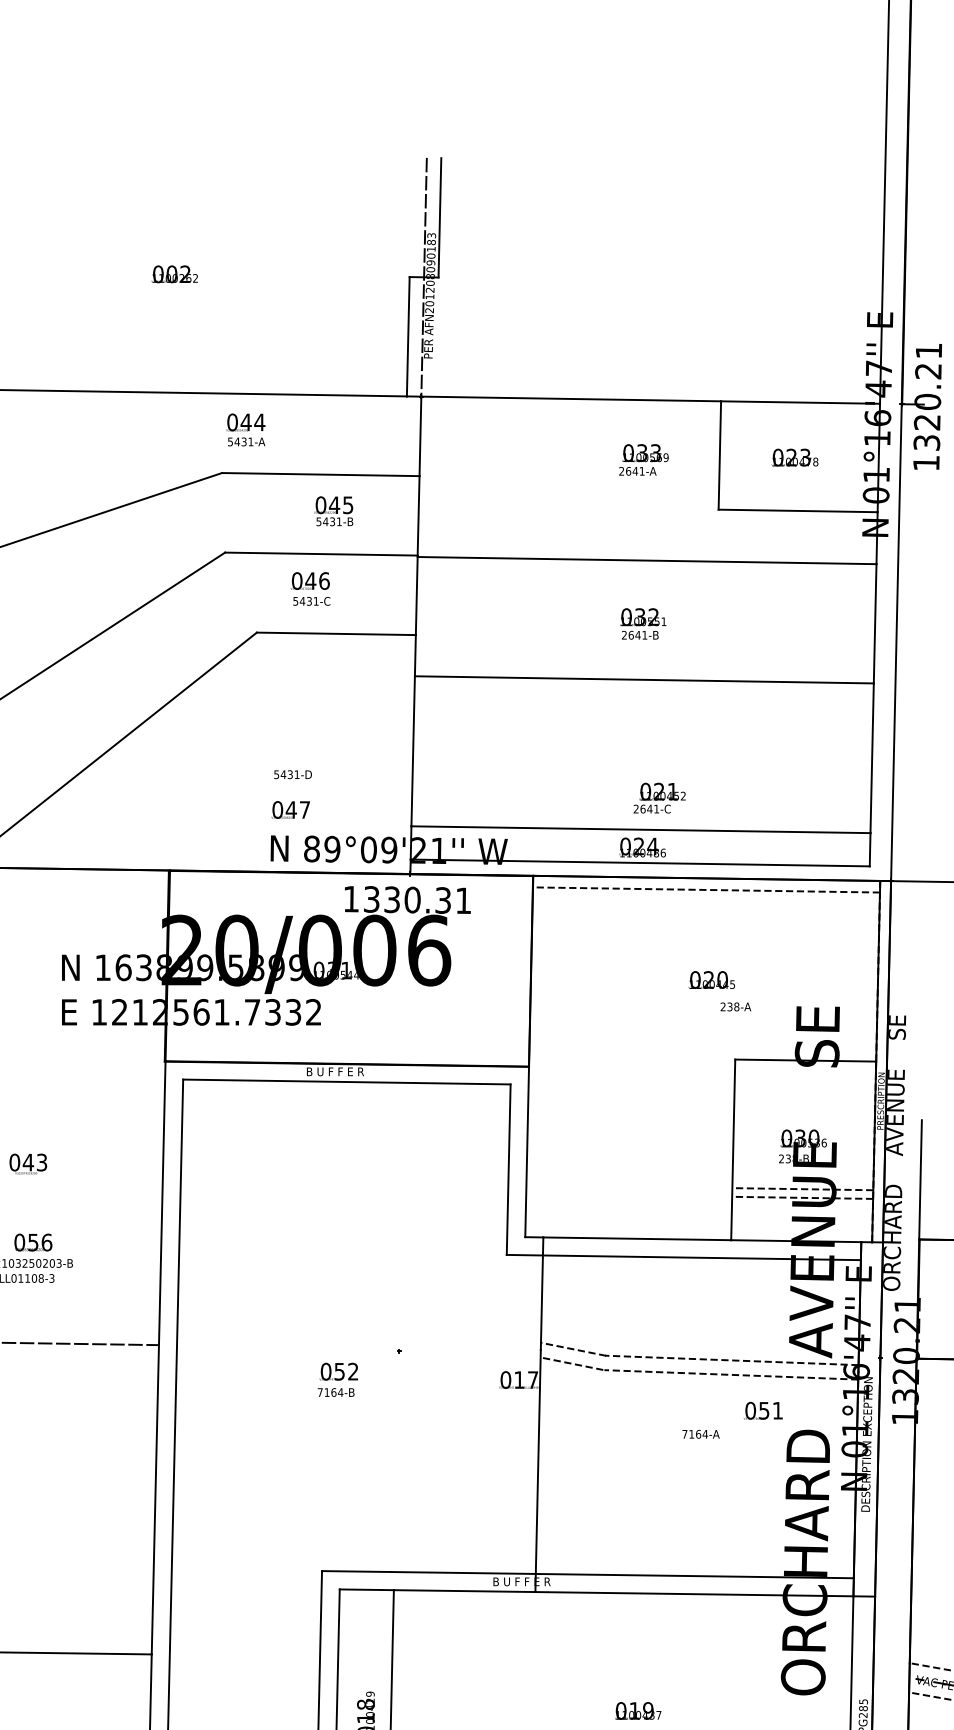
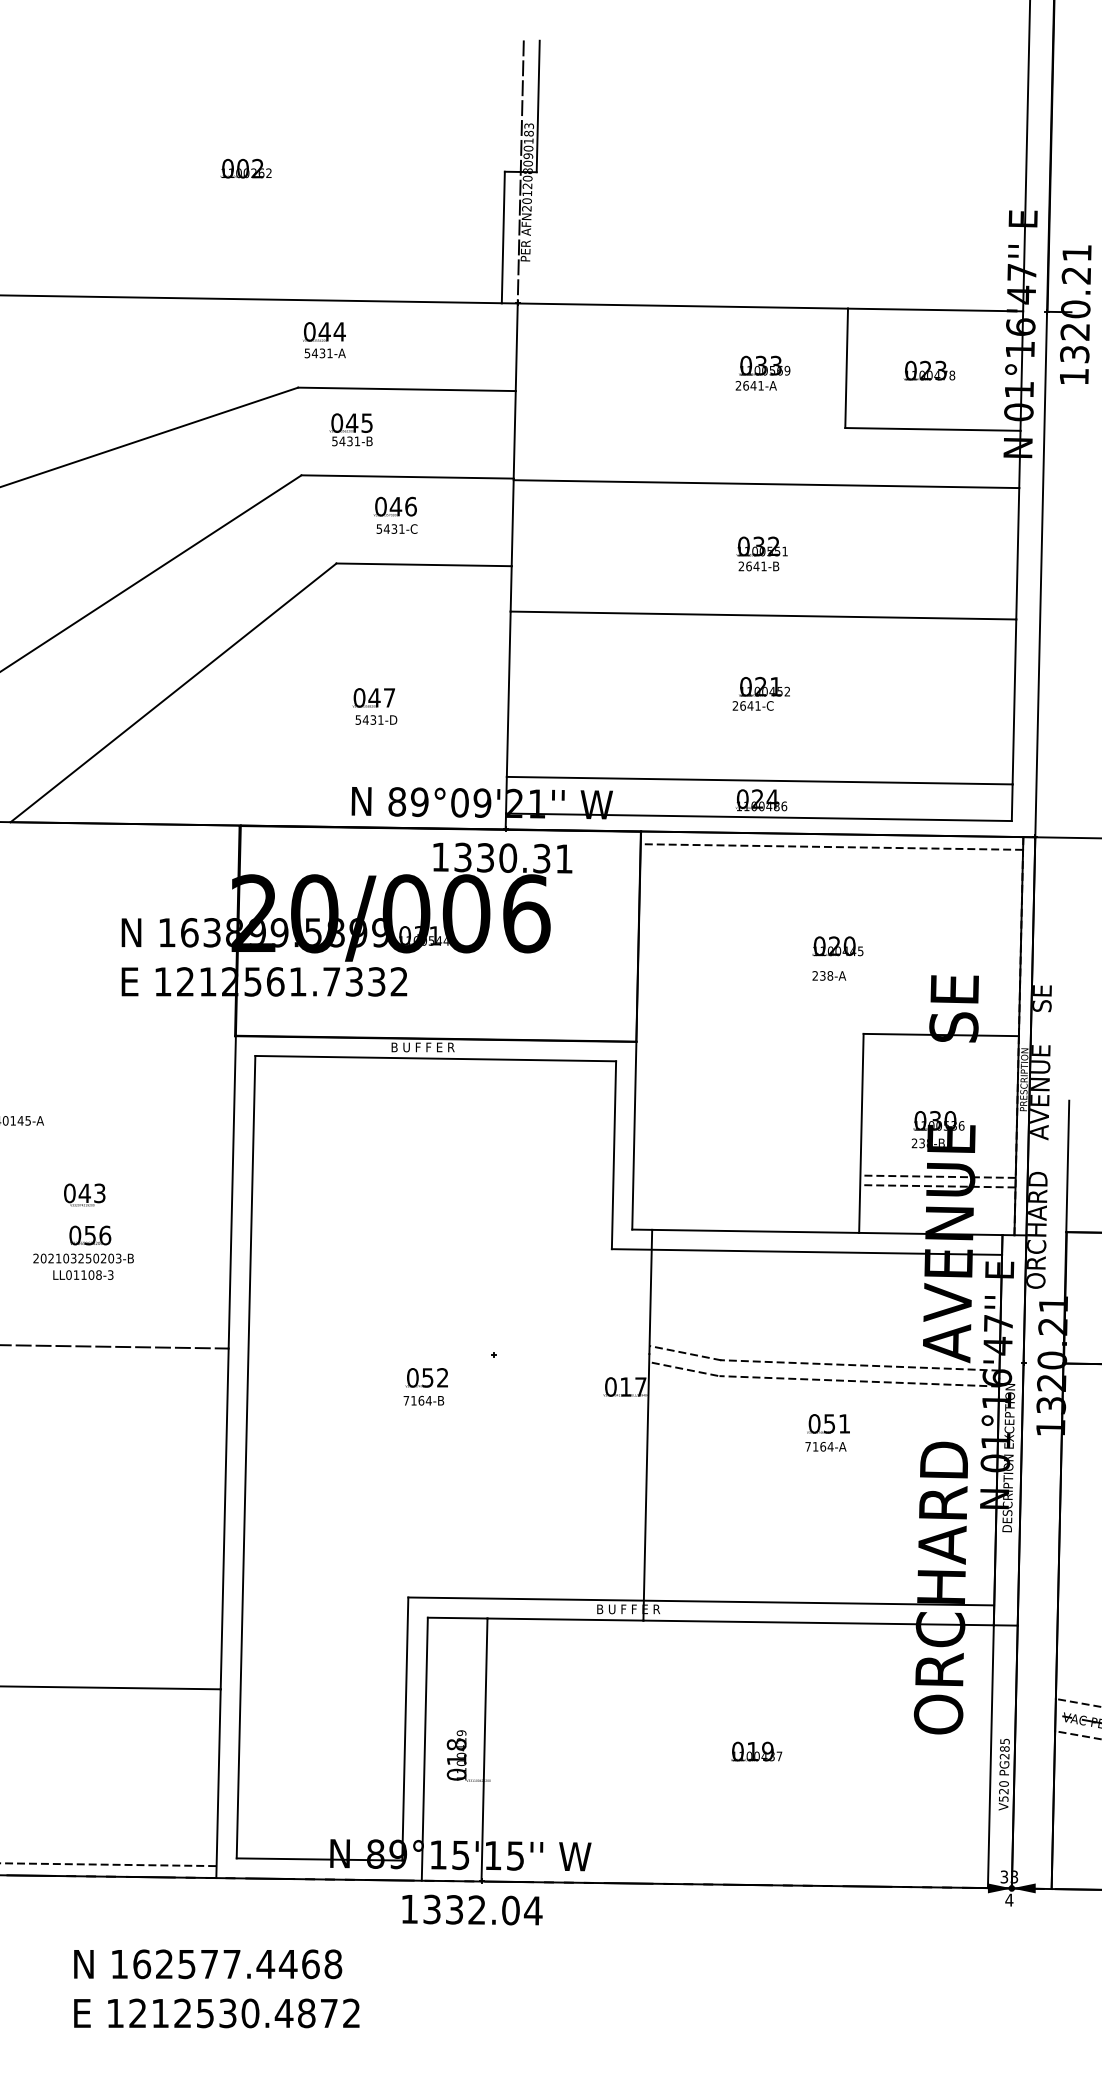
text: (333, 511) -> (350, 429), moved
text: (658, 797) -> (760, 693), moved
text: (290, 809) -> (373, 697), moved
text: (736, 1006) -> (829, 975), moved
text: (28, 1163) -> (84, 1194), moved
text: (763, 1410) -> (828, 1423), moved

